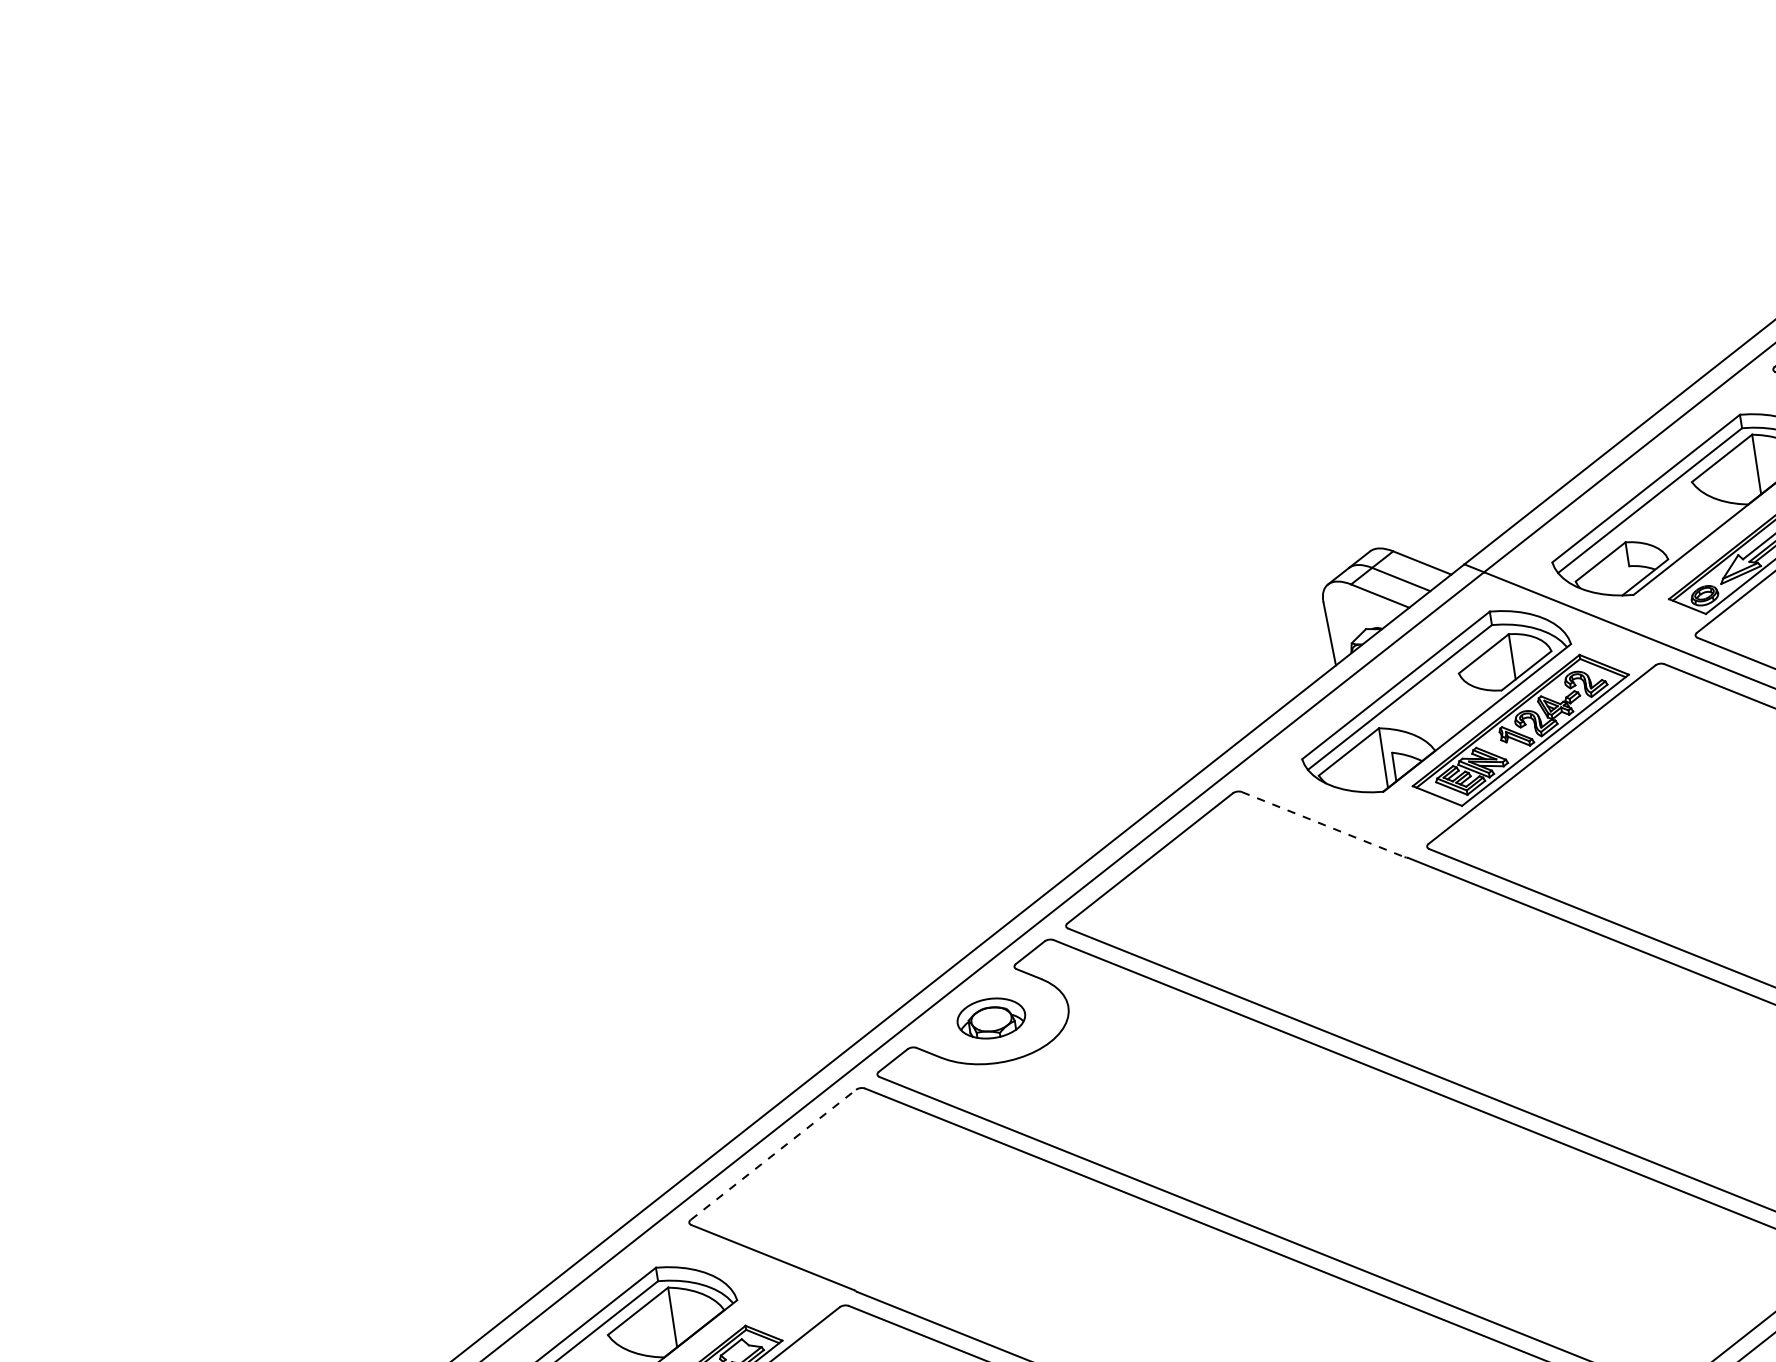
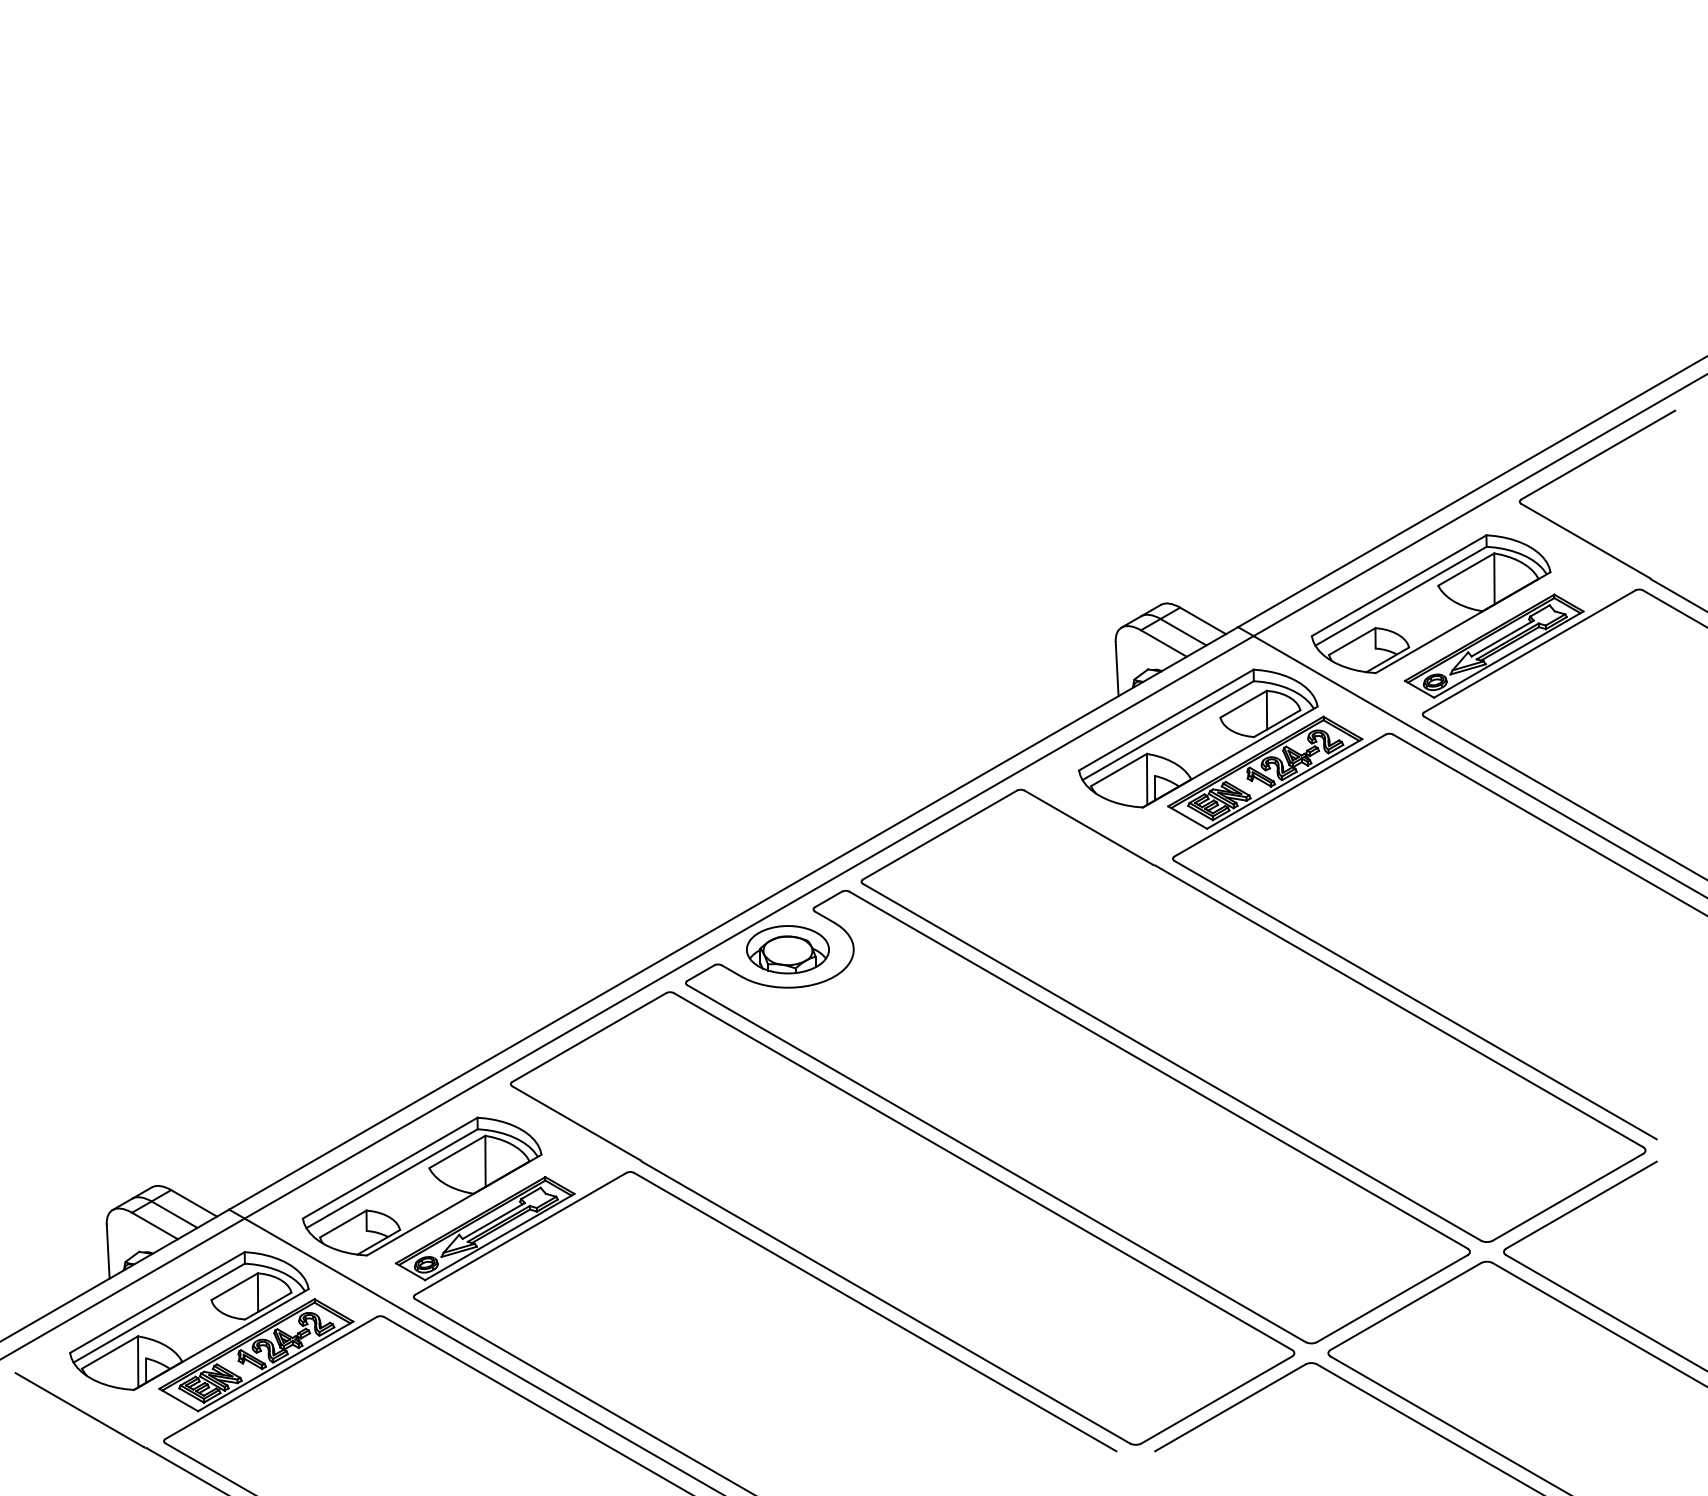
line: (1322, 824) -> (1088, 827), dashed -> solid
part: (990, 1018) -> (787, 949), size x1.43
line: (773, 1154) -> (589, 1037), dashed -> solid

